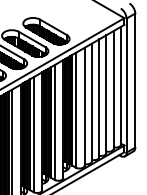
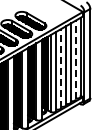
line: (113, 89) -> (75, 59), solid -> dashed
line: (92, 101) -> (61, 67), solid -> dashed

